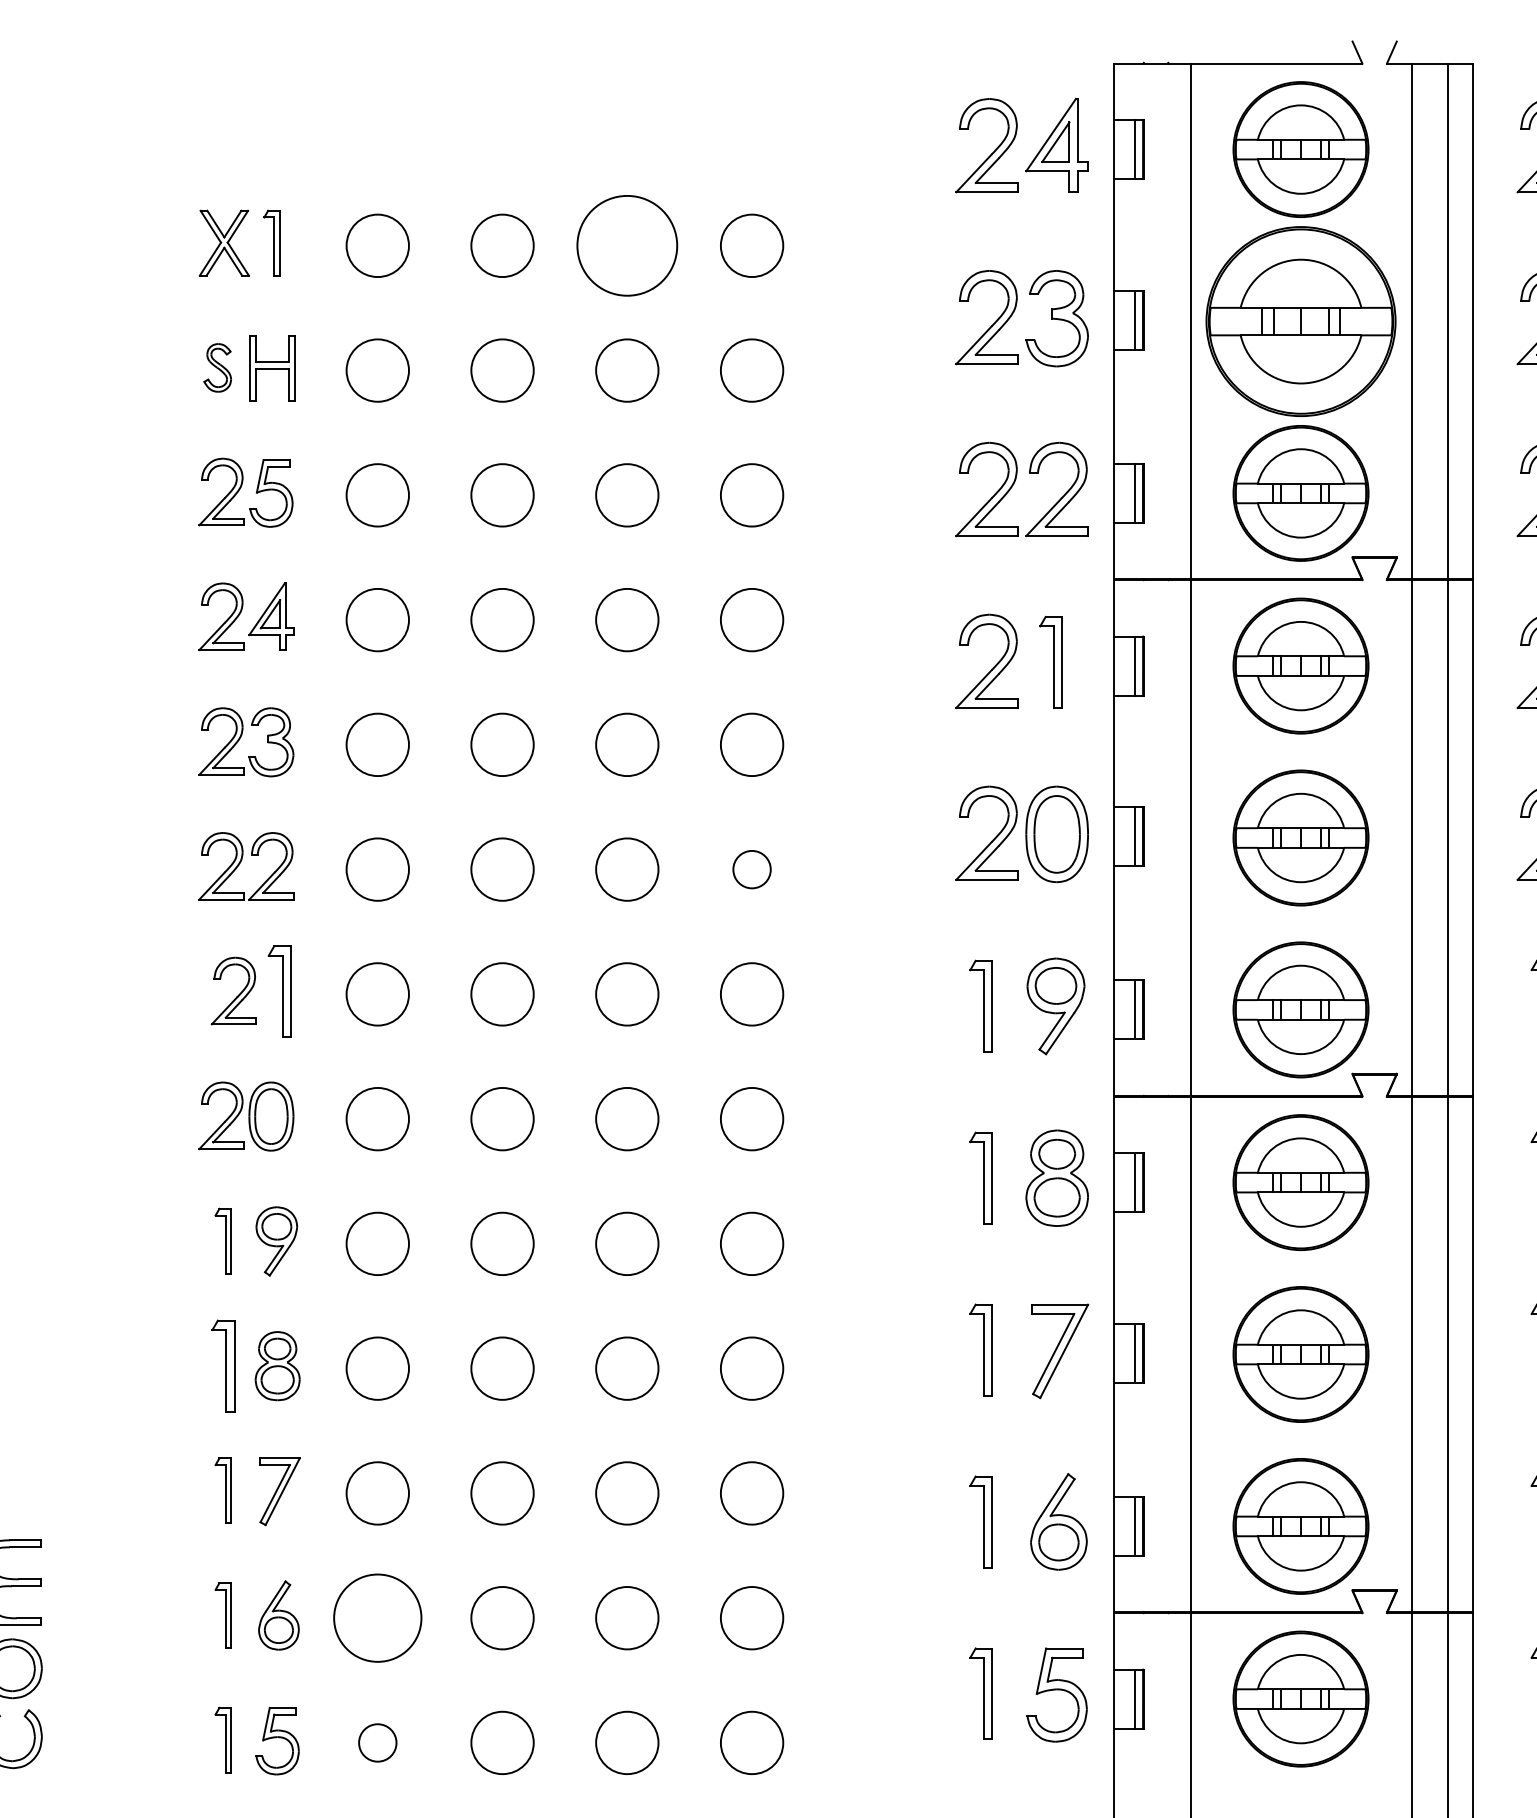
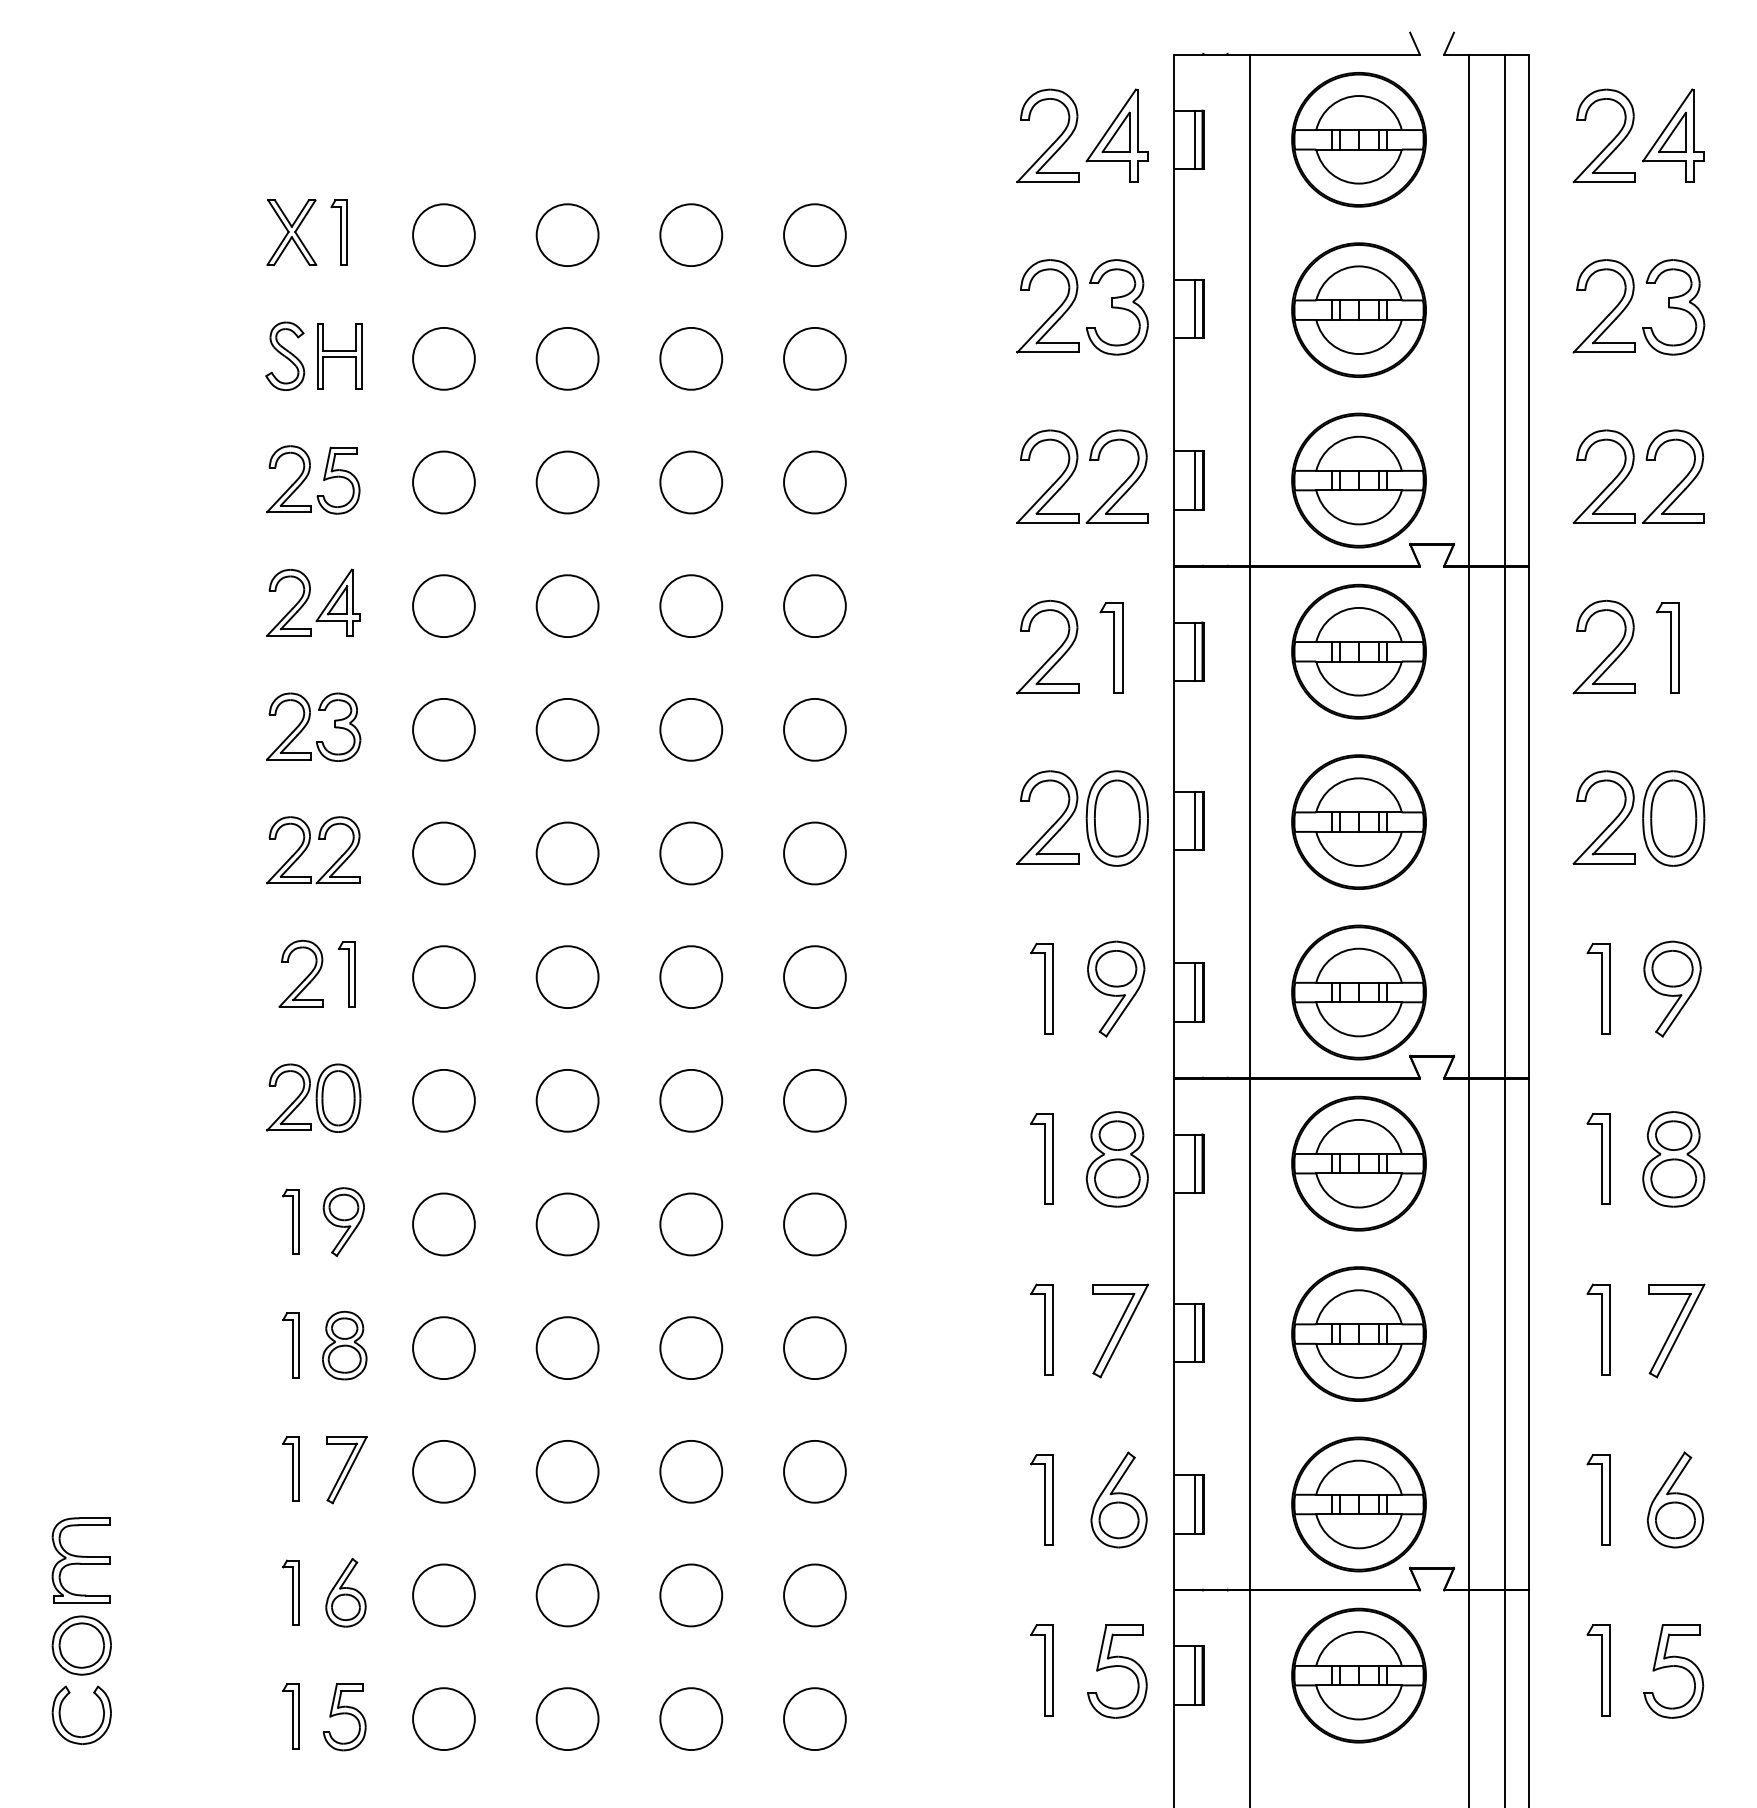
circle: (627, 246) -> (691, 235), size x0.62
part: (1300, 320) -> (1358, 309), size x0.71
part: (217, 367) -> (285, 355), size x1.43
circle: (751, 869) -> (814, 853), size x1.67
part: (279, 991) -> (346, 974), size x0.71
part: (222, 1366) -> (290, 1345), size x0.71
circle: (377, 1618) -> (443, 1595), size x0.71
circle: (377, 1743) -> (443, 1719), size x1.67

